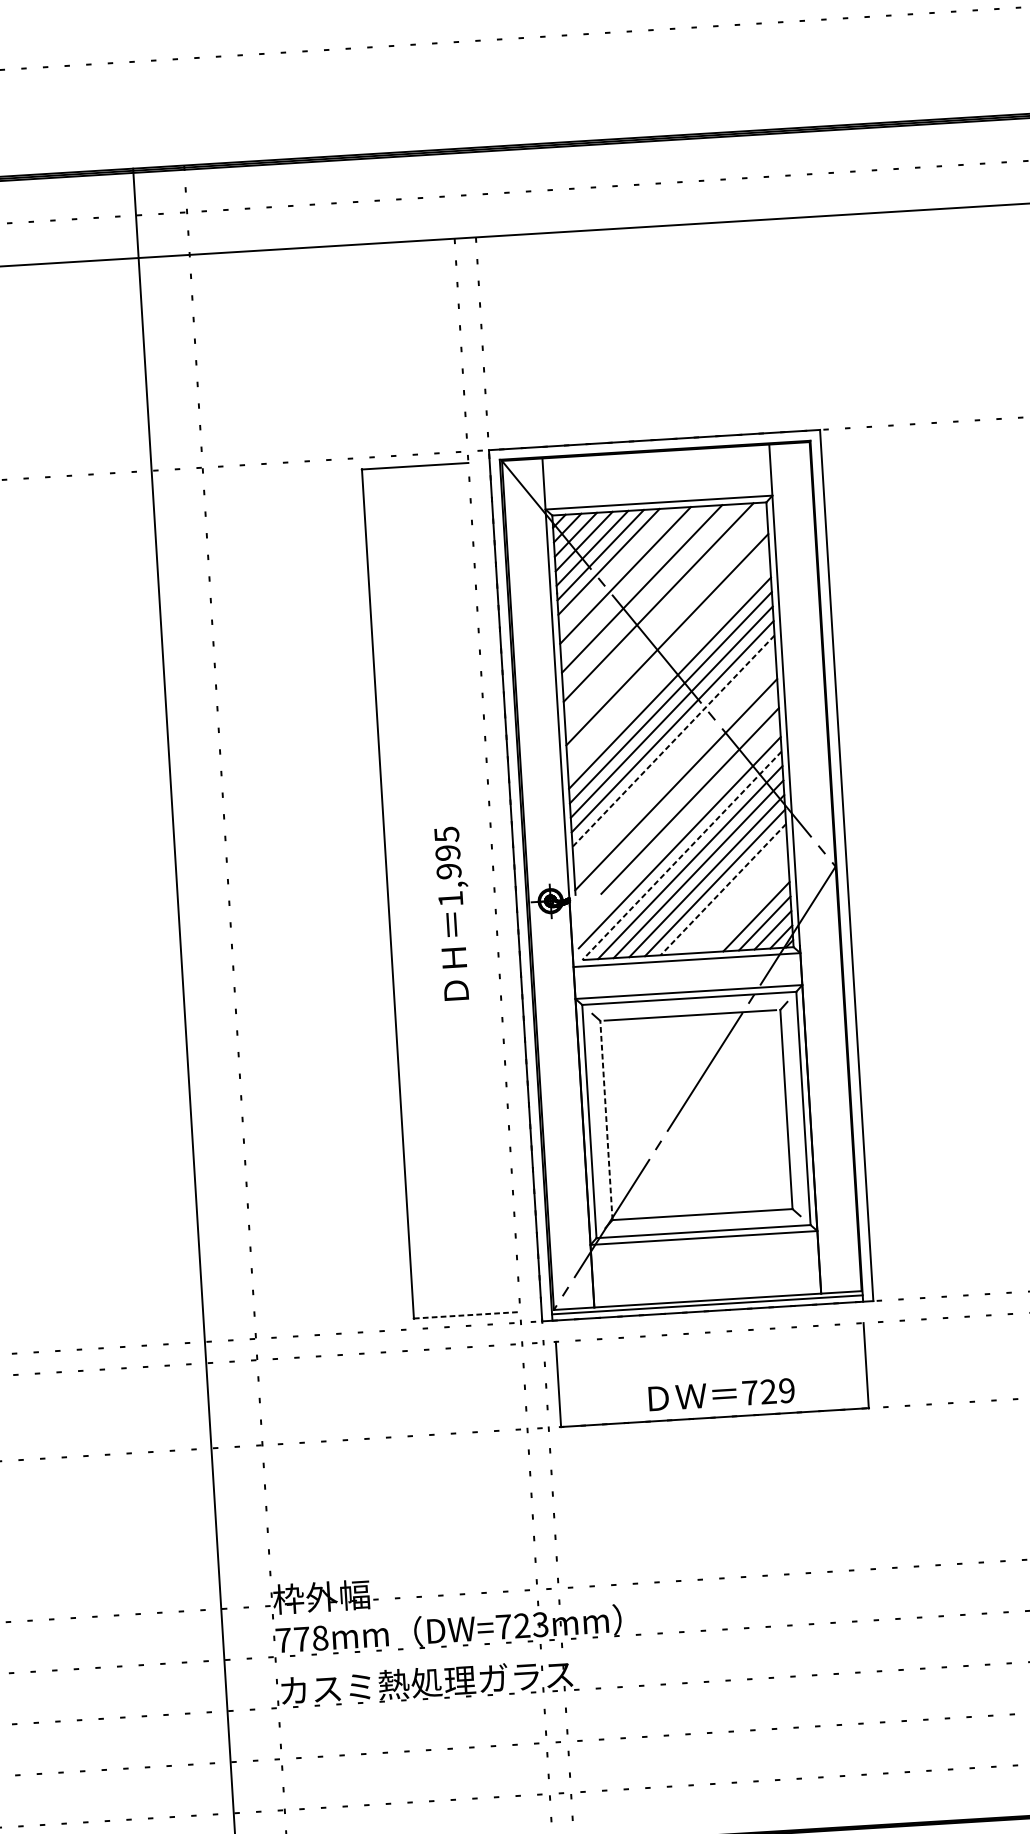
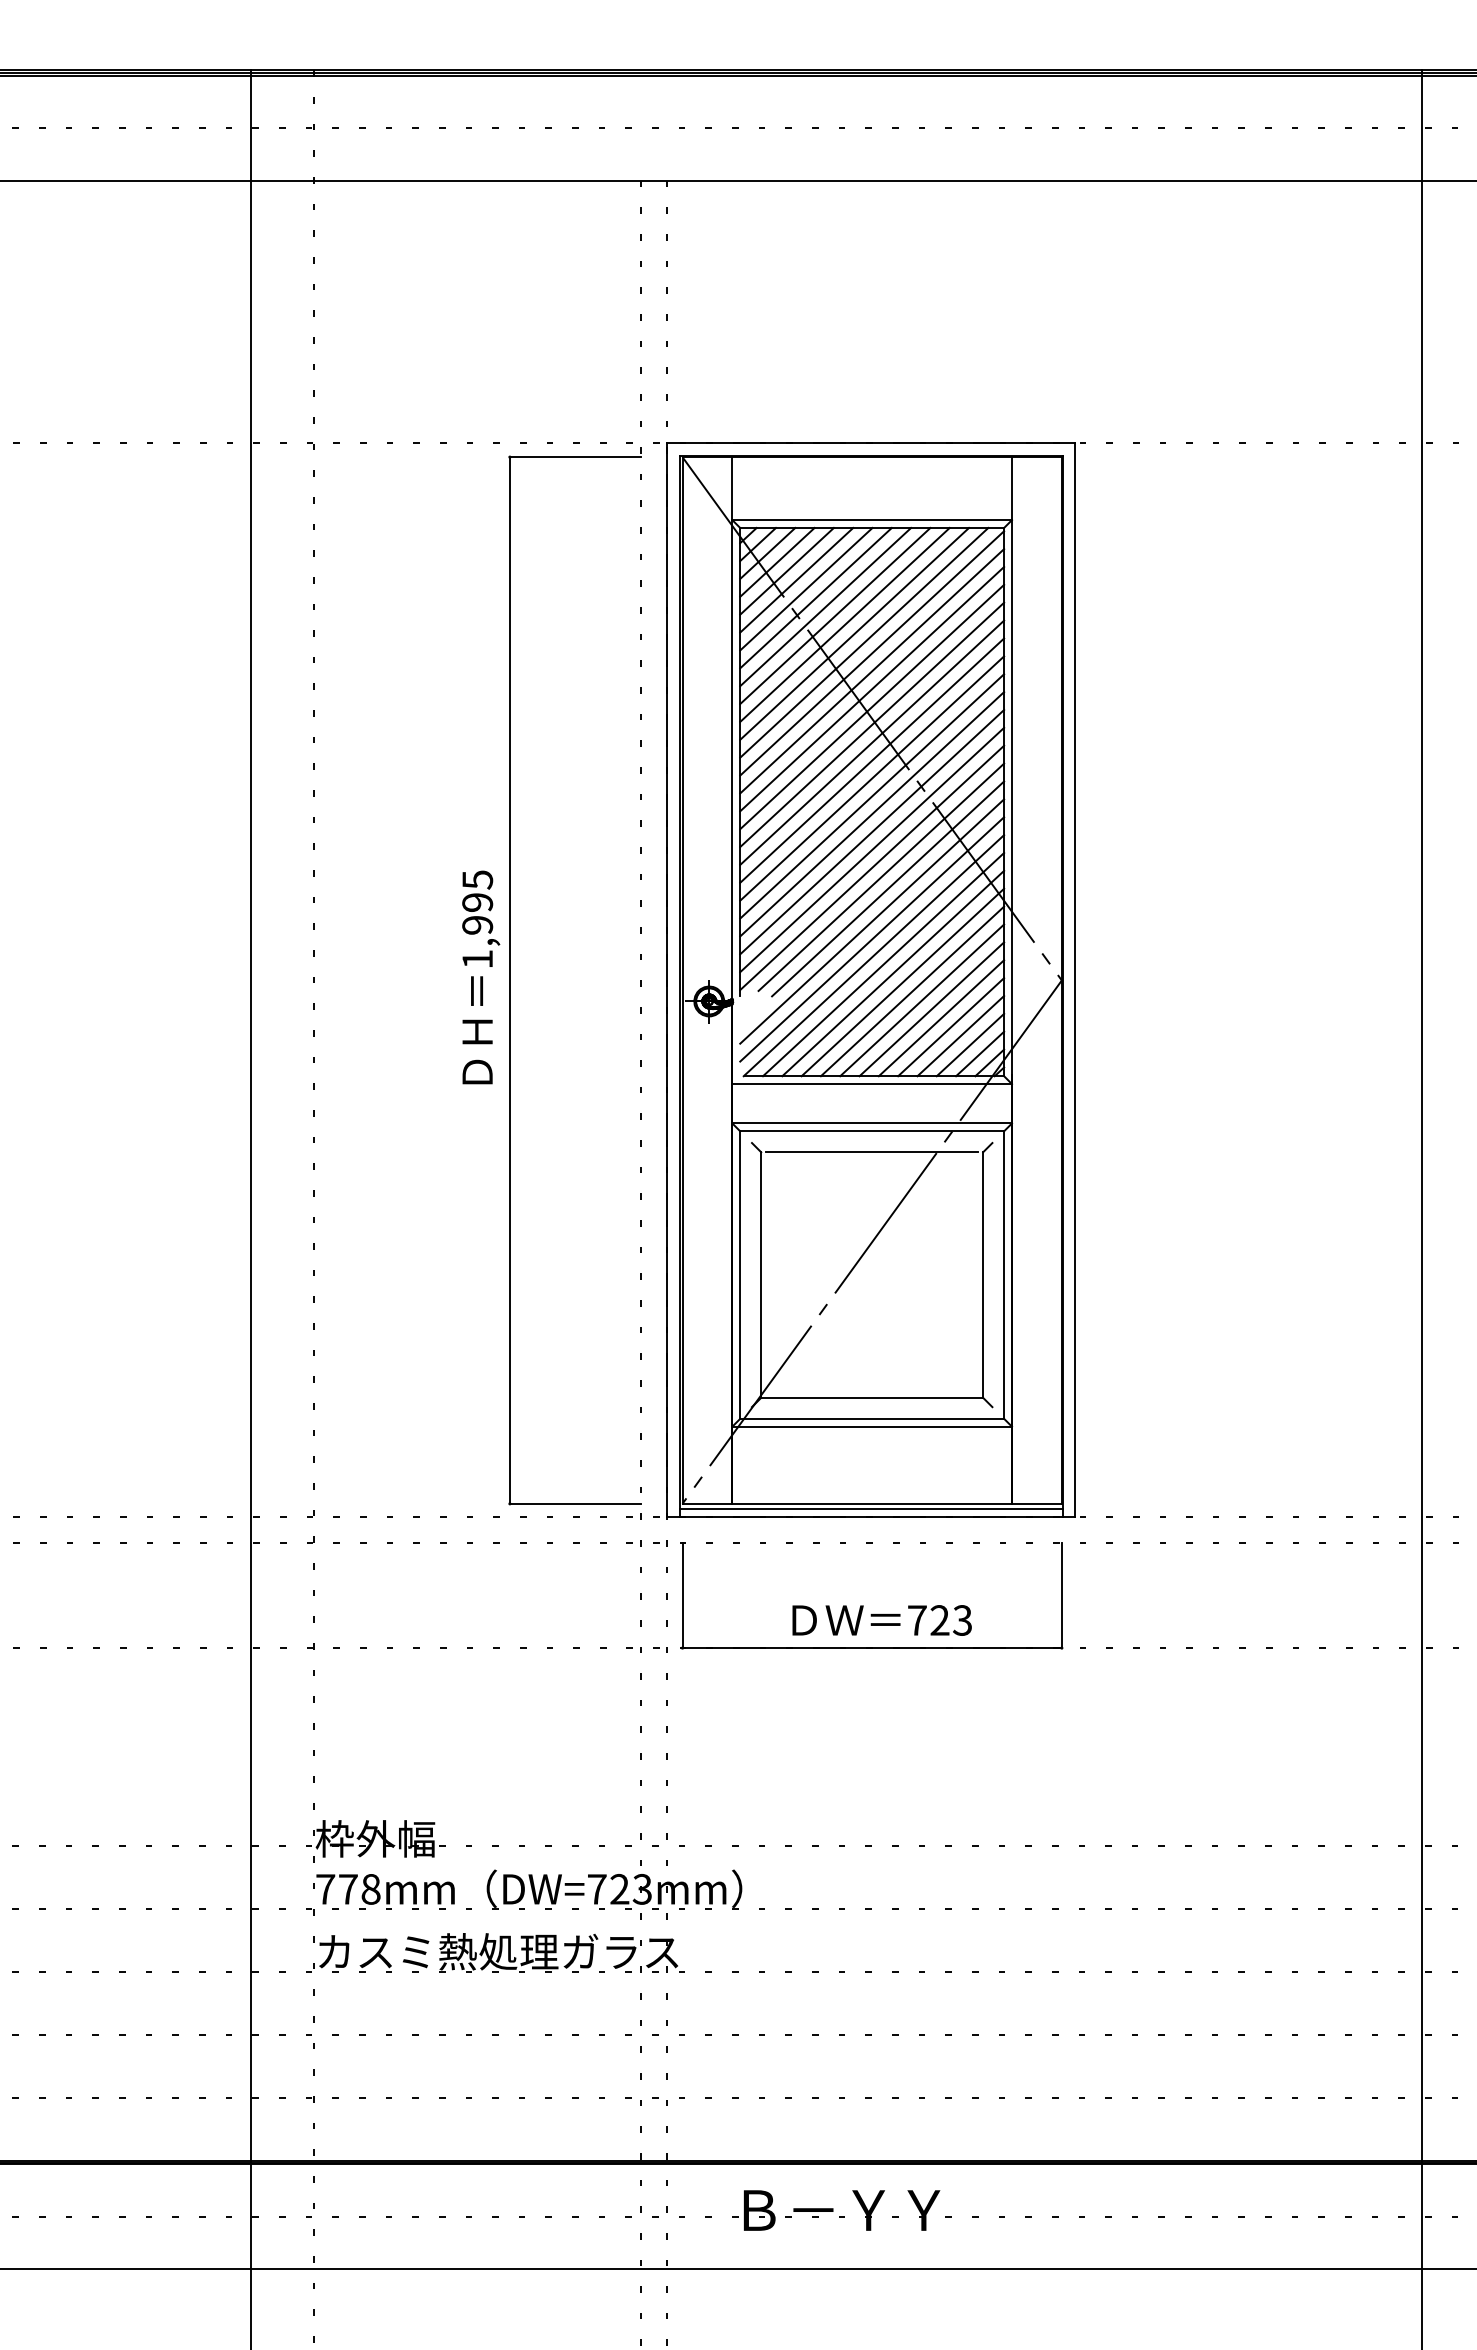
line: (616, 568) -> (815, 597), added
line: (633, 581) -> (835, 615), added
line: (650, 595) -> (854, 633), added
line: (665, 610) -> (872, 653), added
line: (666, 625) -> (872, 671), added
line: (668, 653) -> (872, 706), added
line: (669, 668) -> (872, 724), added
line: (673, 741) -> (872, 814), dashed -> solid
line: (674, 755) -> (872, 831), added
line: (675, 769) -> (872, 849), added
line: (684, 791) -> (881, 876), added
line: (679, 828) -> (872, 921), added
line: (681, 856) -> (873, 956), dashed -> solid
line: (723, 889) -> (922, 1000), dashed -> solid
line: (731, 896) -> (931, 1009), added
line: (739, 903) -> (941, 1018), added
line: (748, 910) -> (951, 1027), added
text: (454, 913) -> (481, 977), moved
line: (606, 1120) -> (761, 1275), dashed -> solid
line: (467, 1315) -> (575, 1503), dashed -> solid
text: (786, 1390) -> (962, 1620), 729 -> 723

